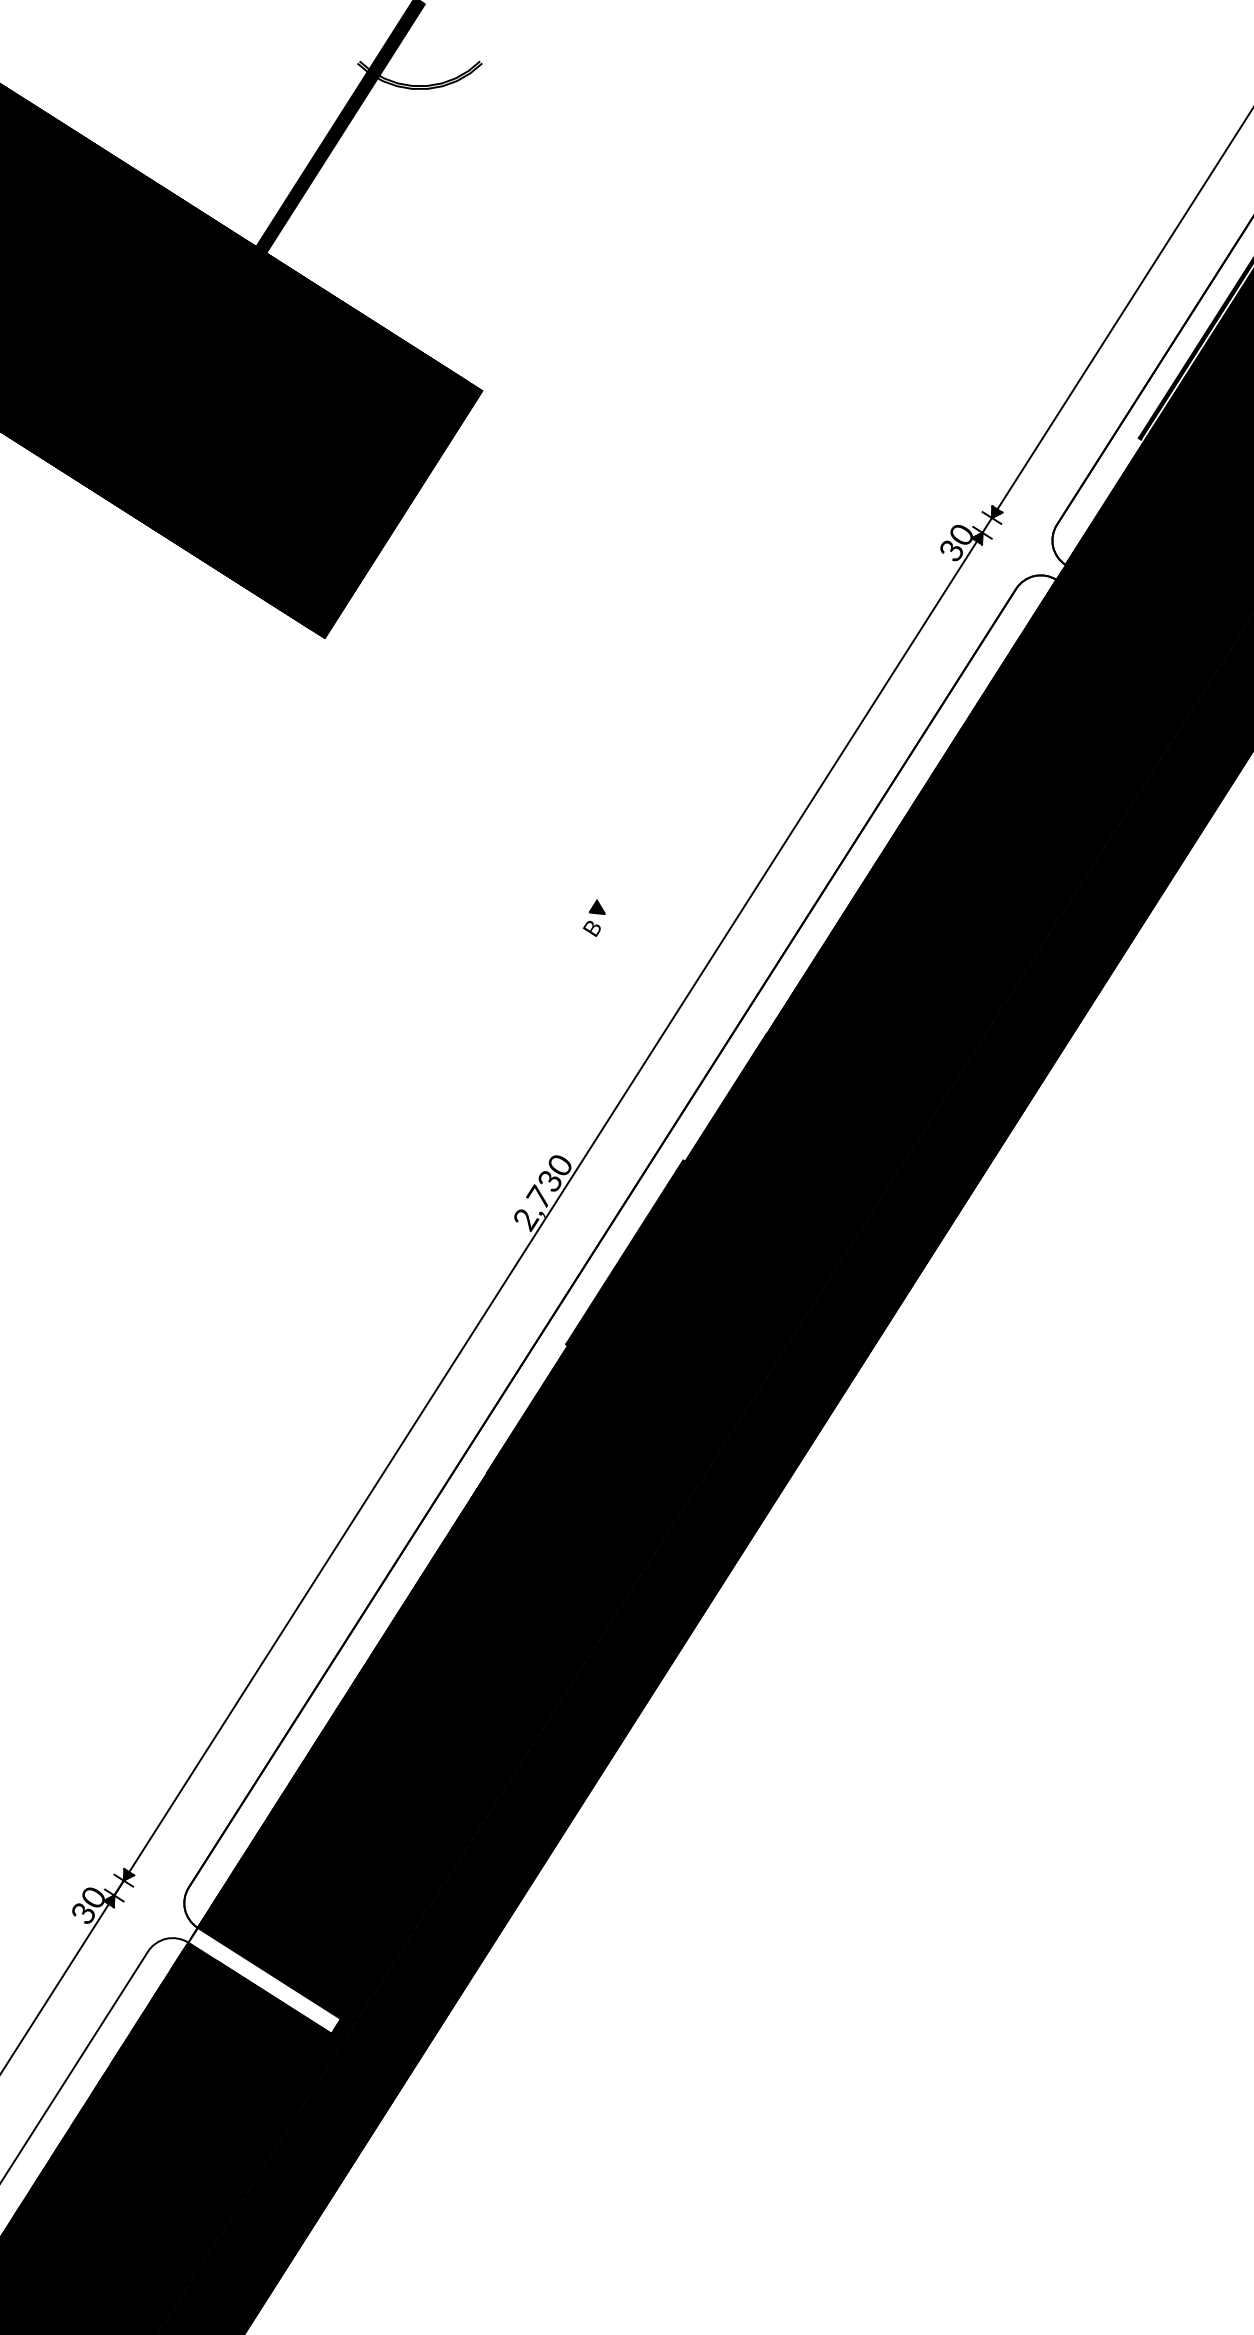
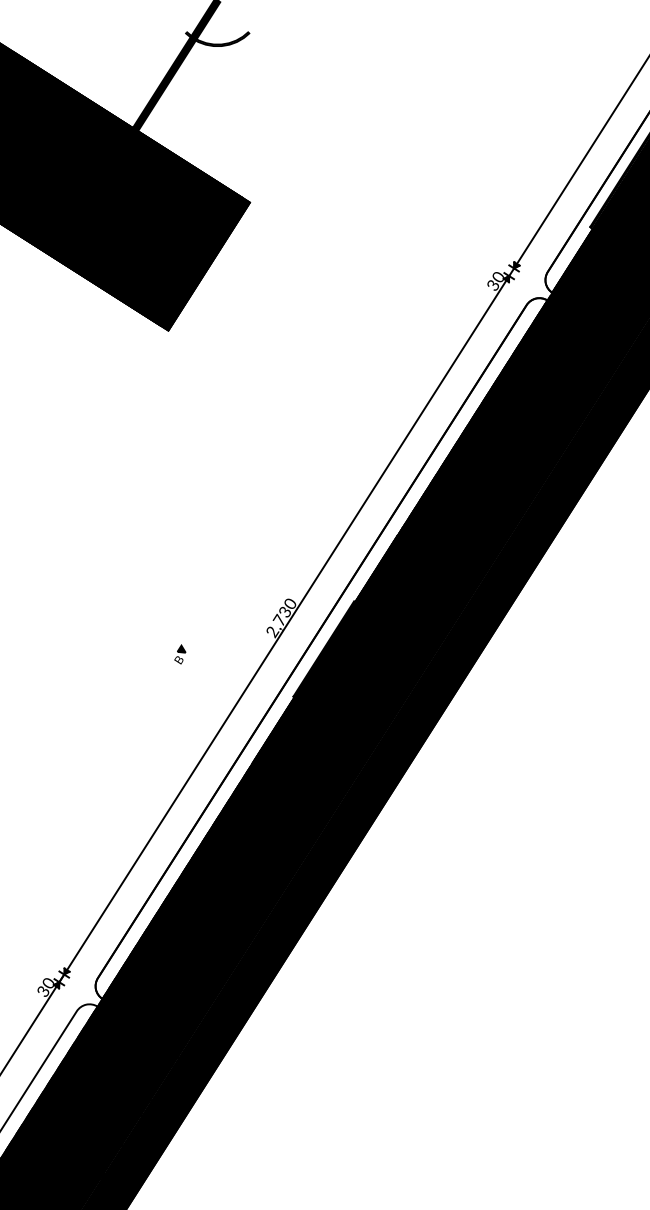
part: (595, 917) -> (180, 654), moved
fill: (263, 1980) -> (136, 1026), added

